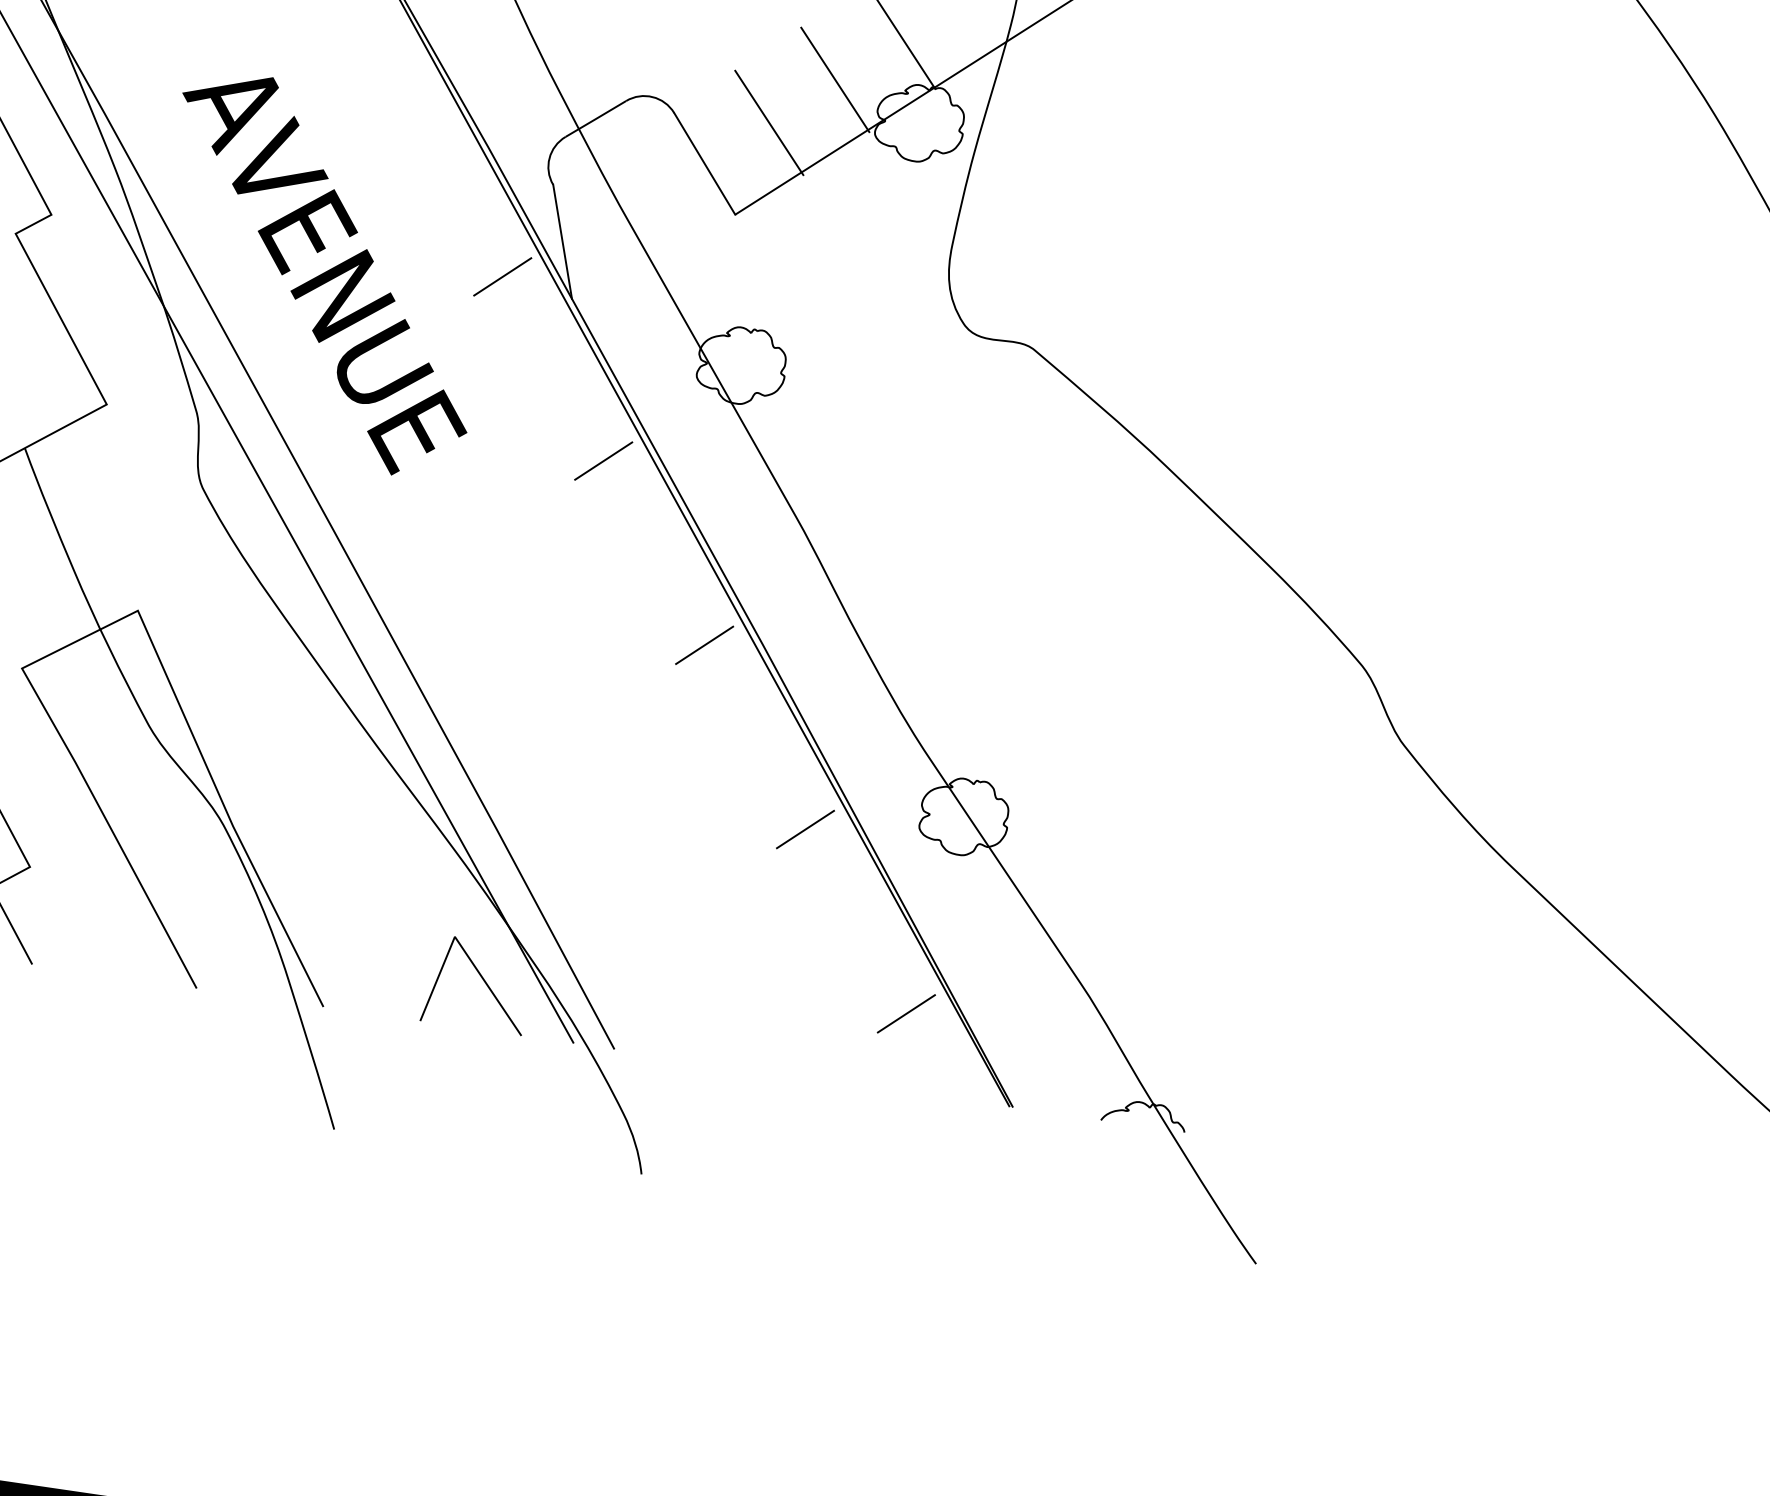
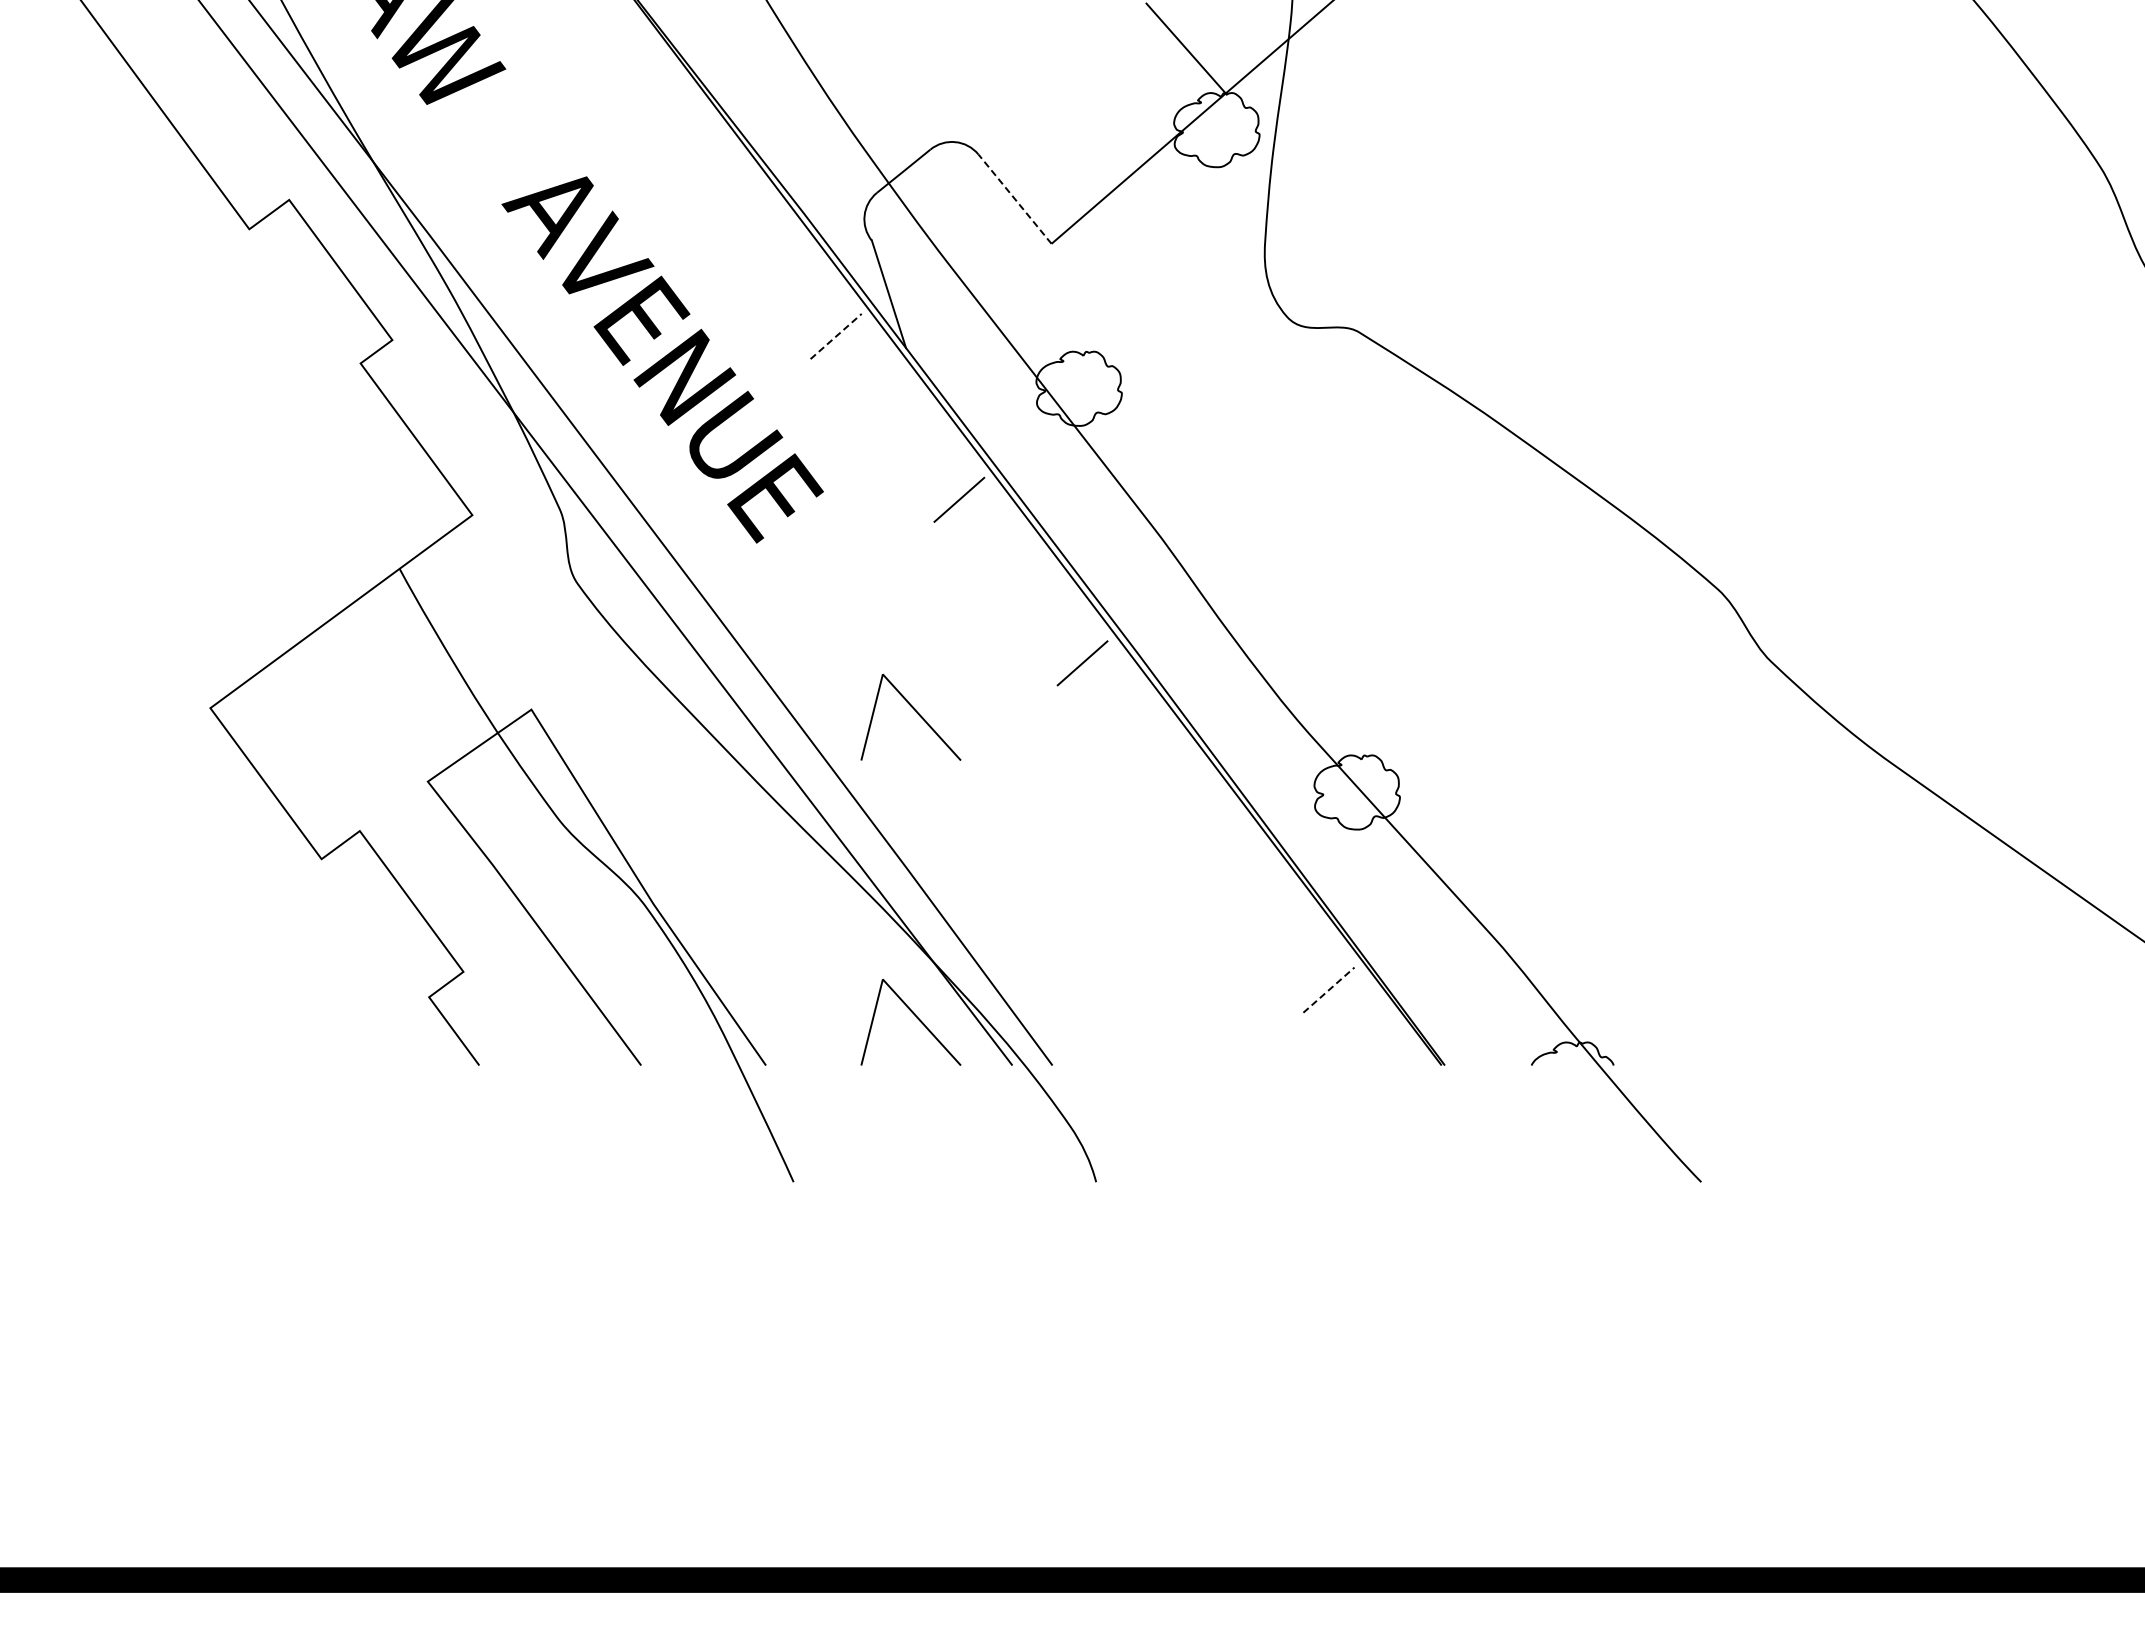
line: (834, 79) -> (1128, 99), removed
line: (769, 122) -> (1071, 150), removed
line: (705, 164) -> (1015, 199), solid -> dashed
line: (503, 276) -> (836, 336), solid -> dashed
line: (529, 672) -> (917, 714), added
line: (805, 829) -> (1205, 826), removed
line: (907, 1013) -> (1329, 989), solid -> dashed

